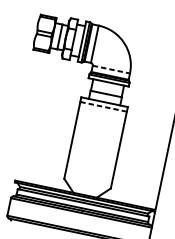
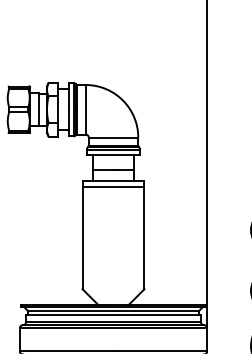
line: (111, 69) -> (113, 137), dashed -> solid
line: (103, 107) -> (113, 187), dashed -> solid

